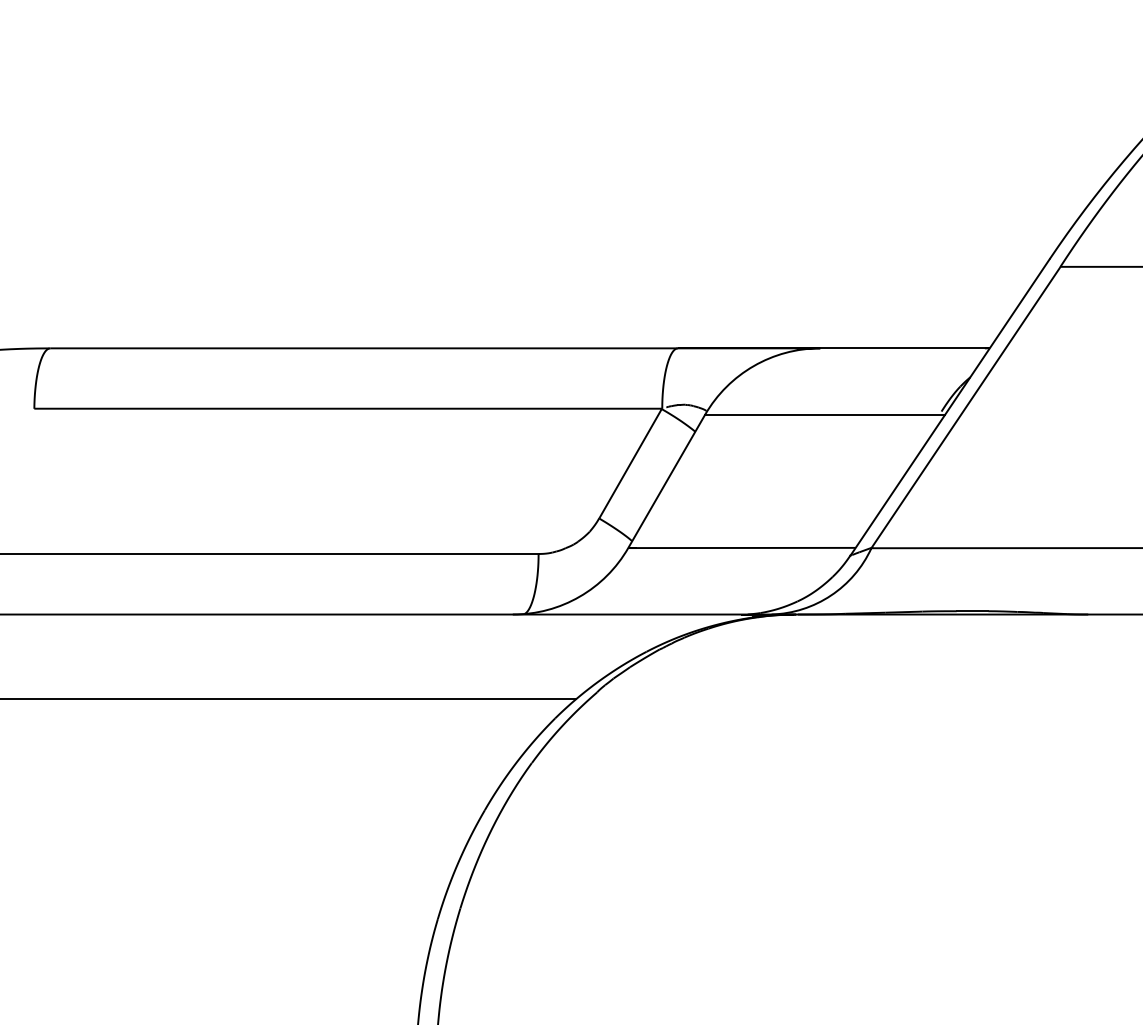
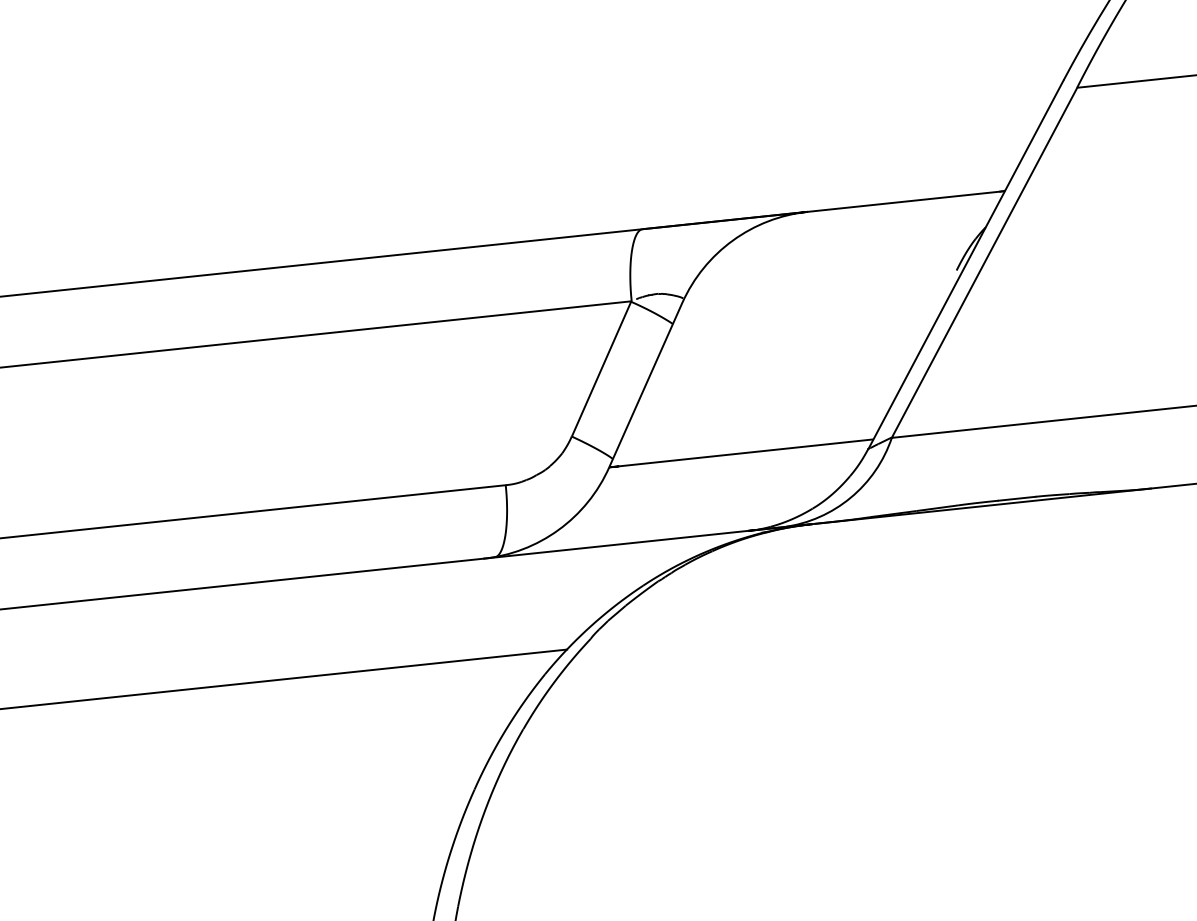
line: (824, 414) -> (820, 288), removed

